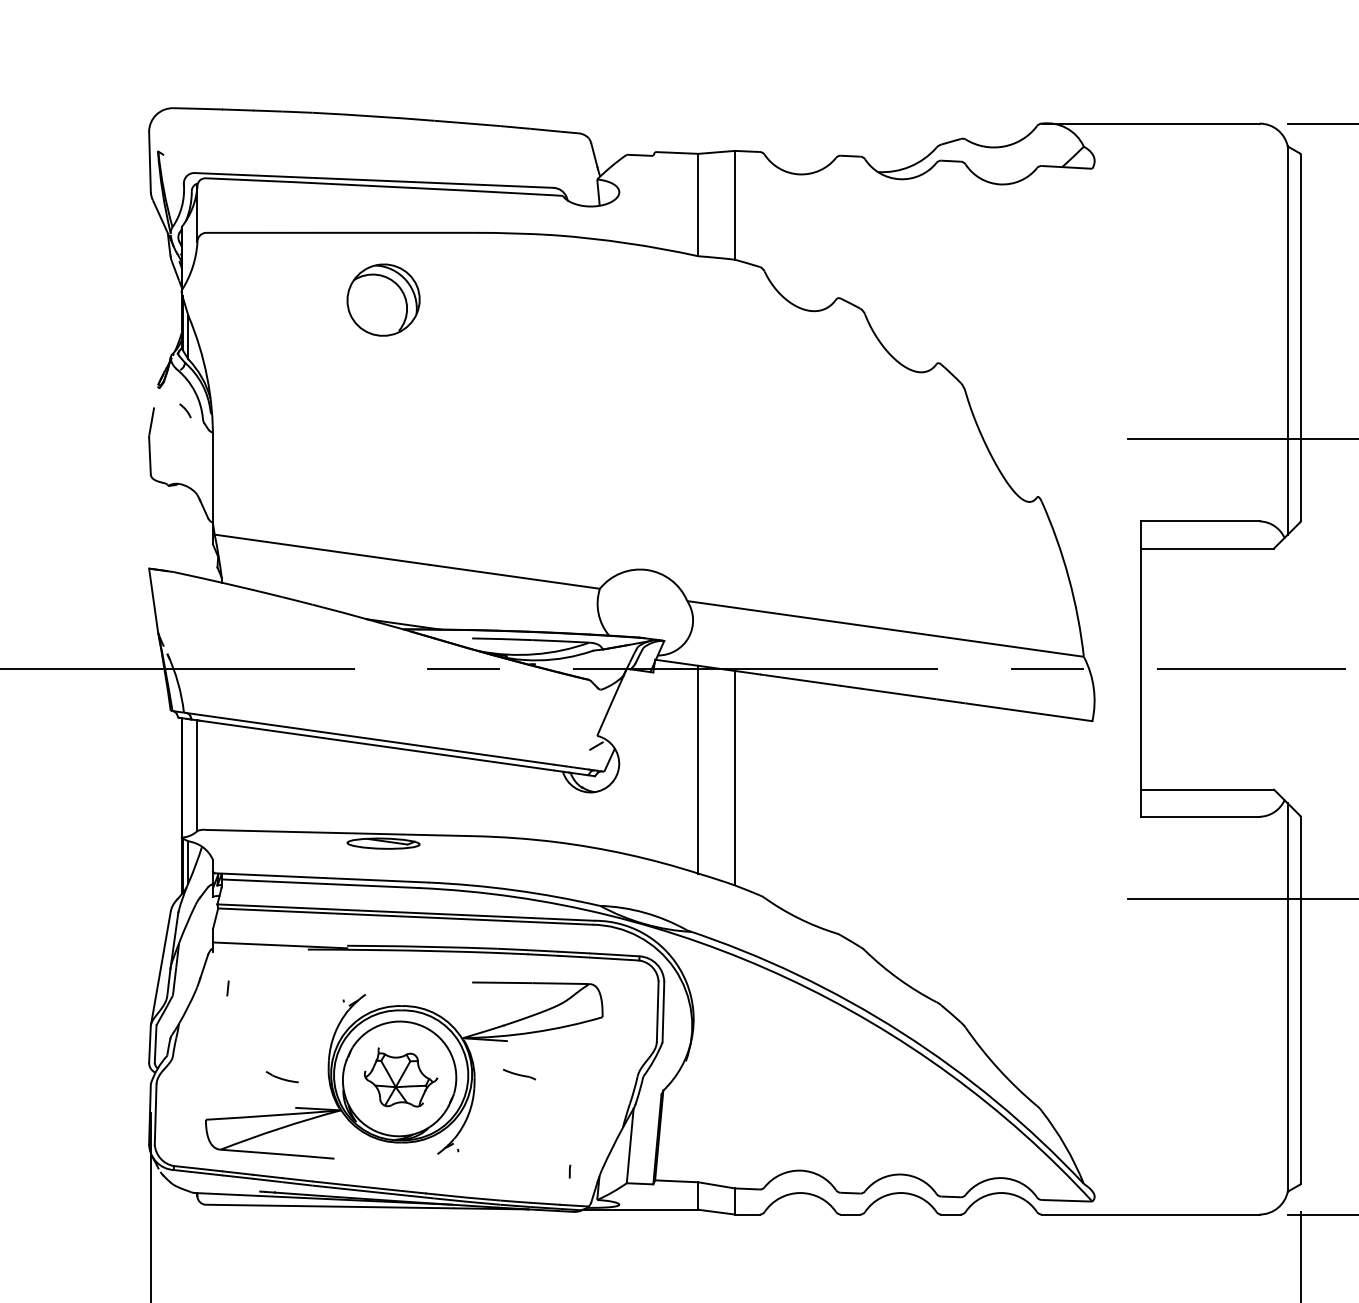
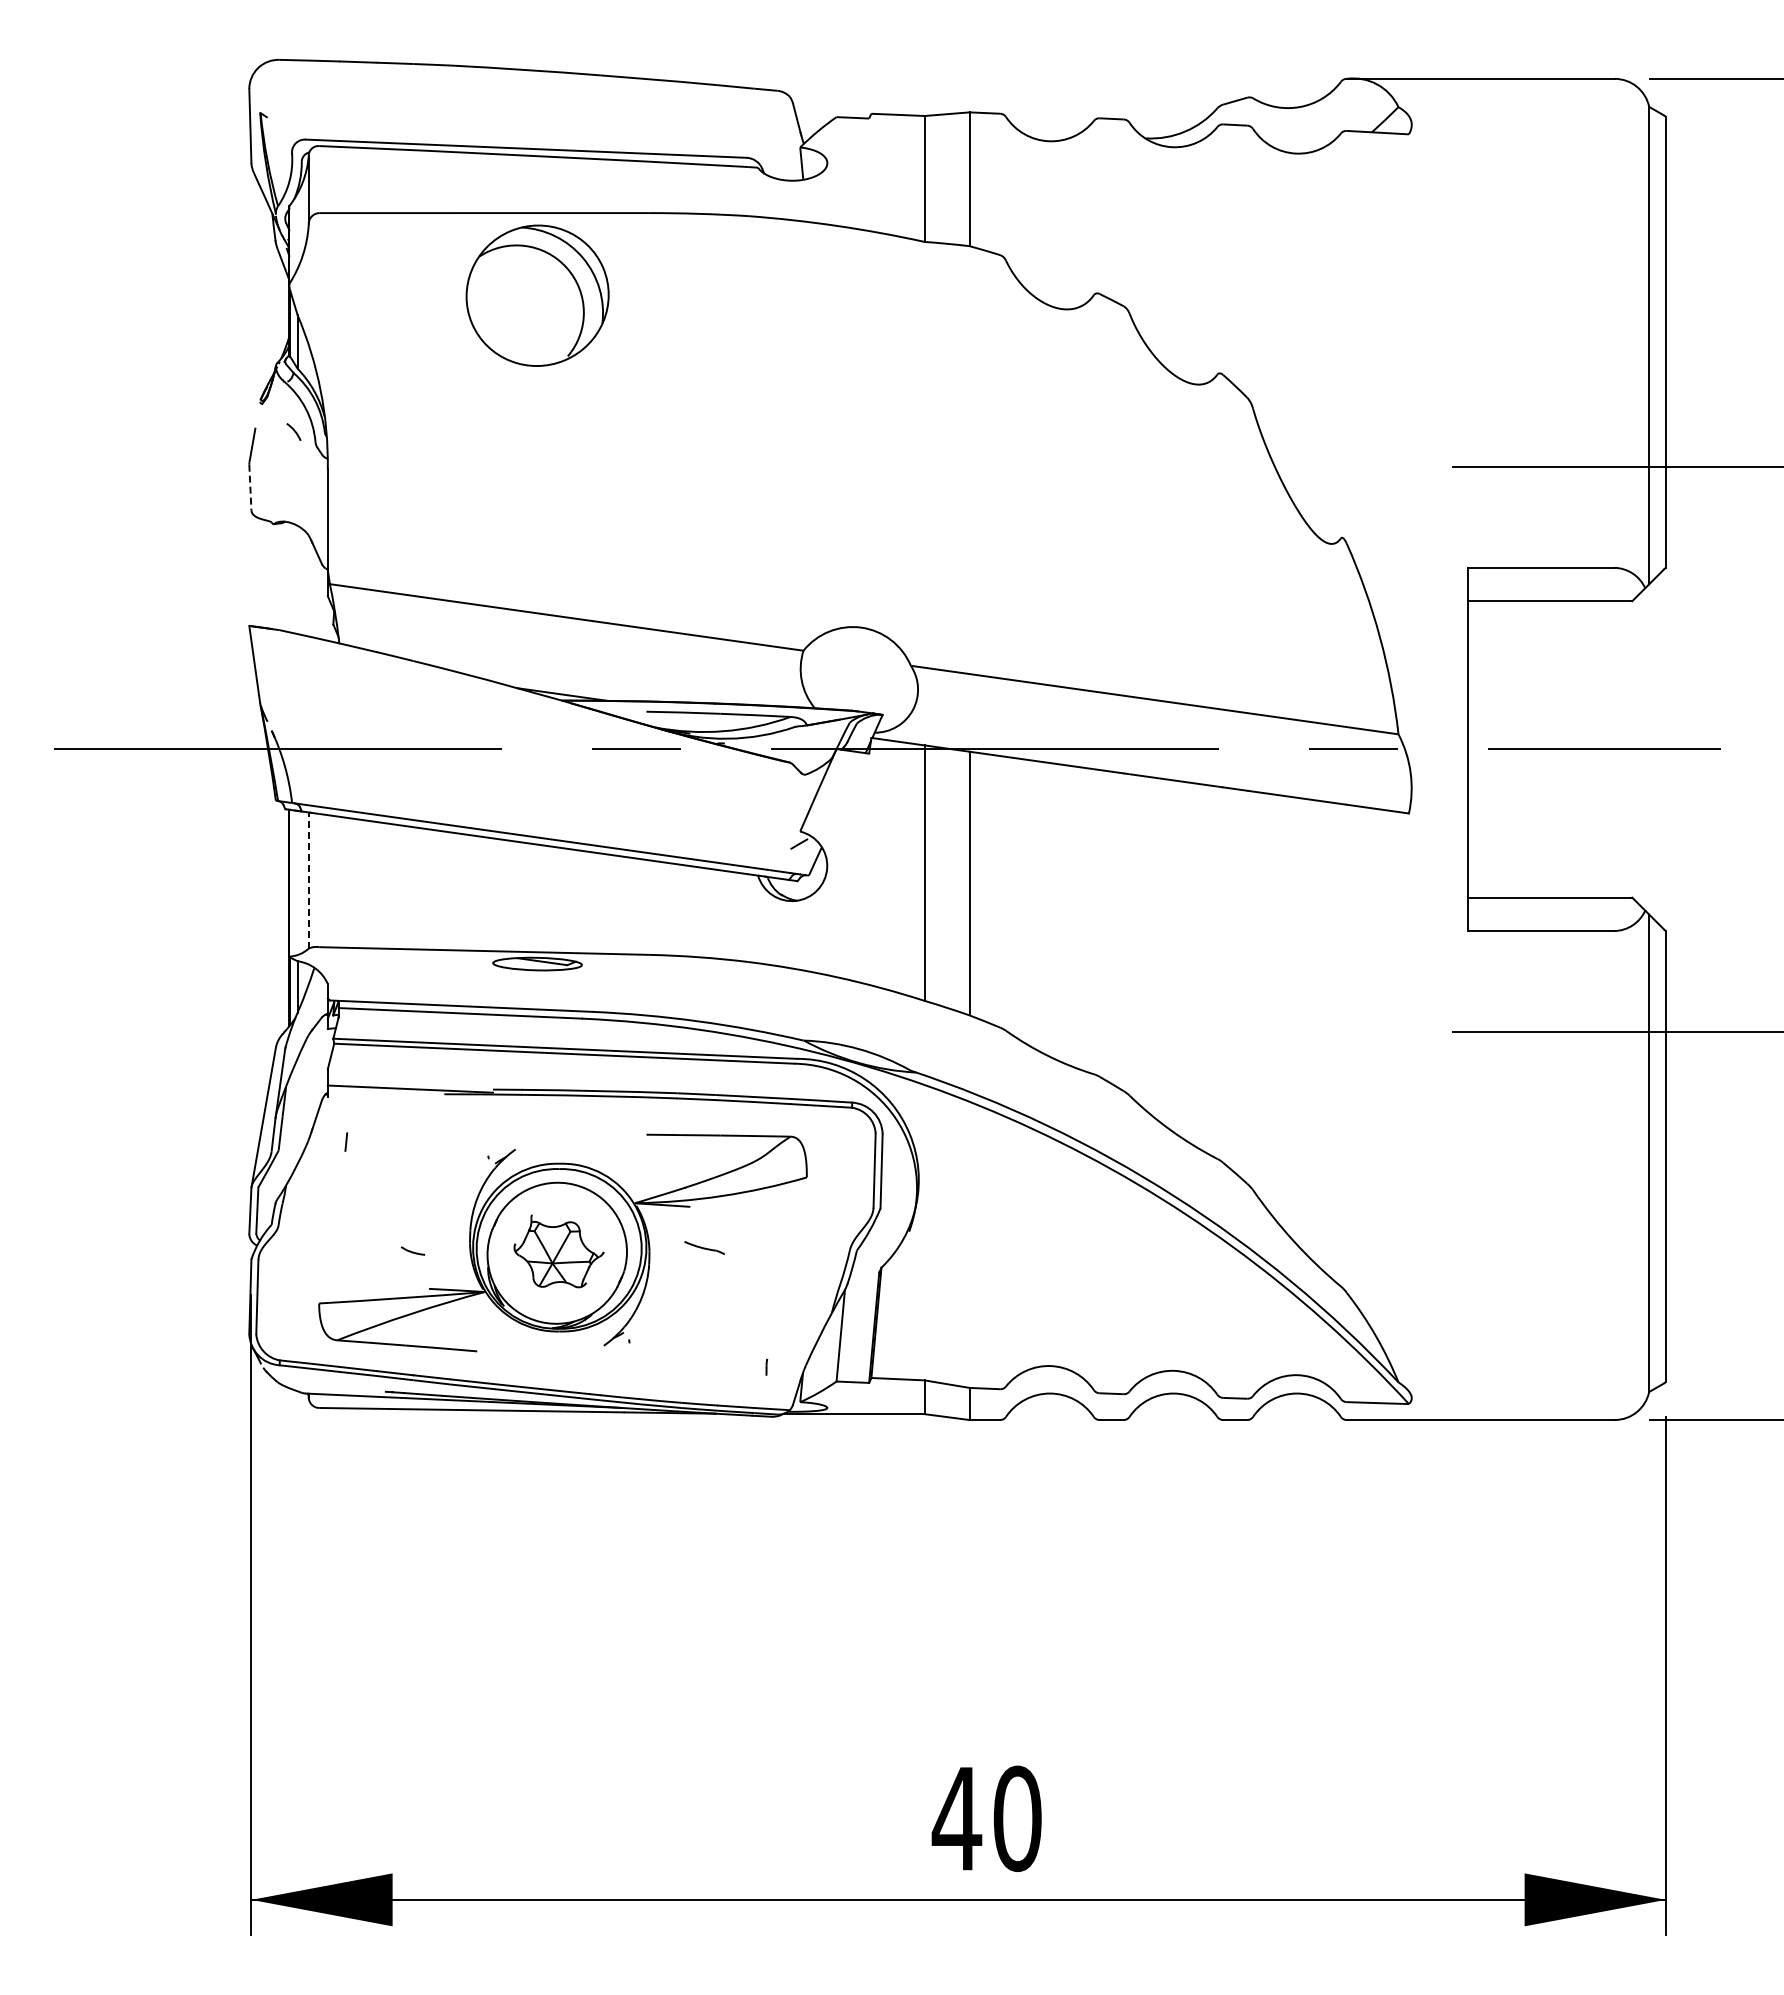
part: (383, 299) -> (537, 295), size x1.6
line: (150, 456) -> (250, 487), solid -> dashed
line: (197, 775) -> (308, 880), solid -> dashed
part: (281, 1076) -> (412, 1250), size x0.6

